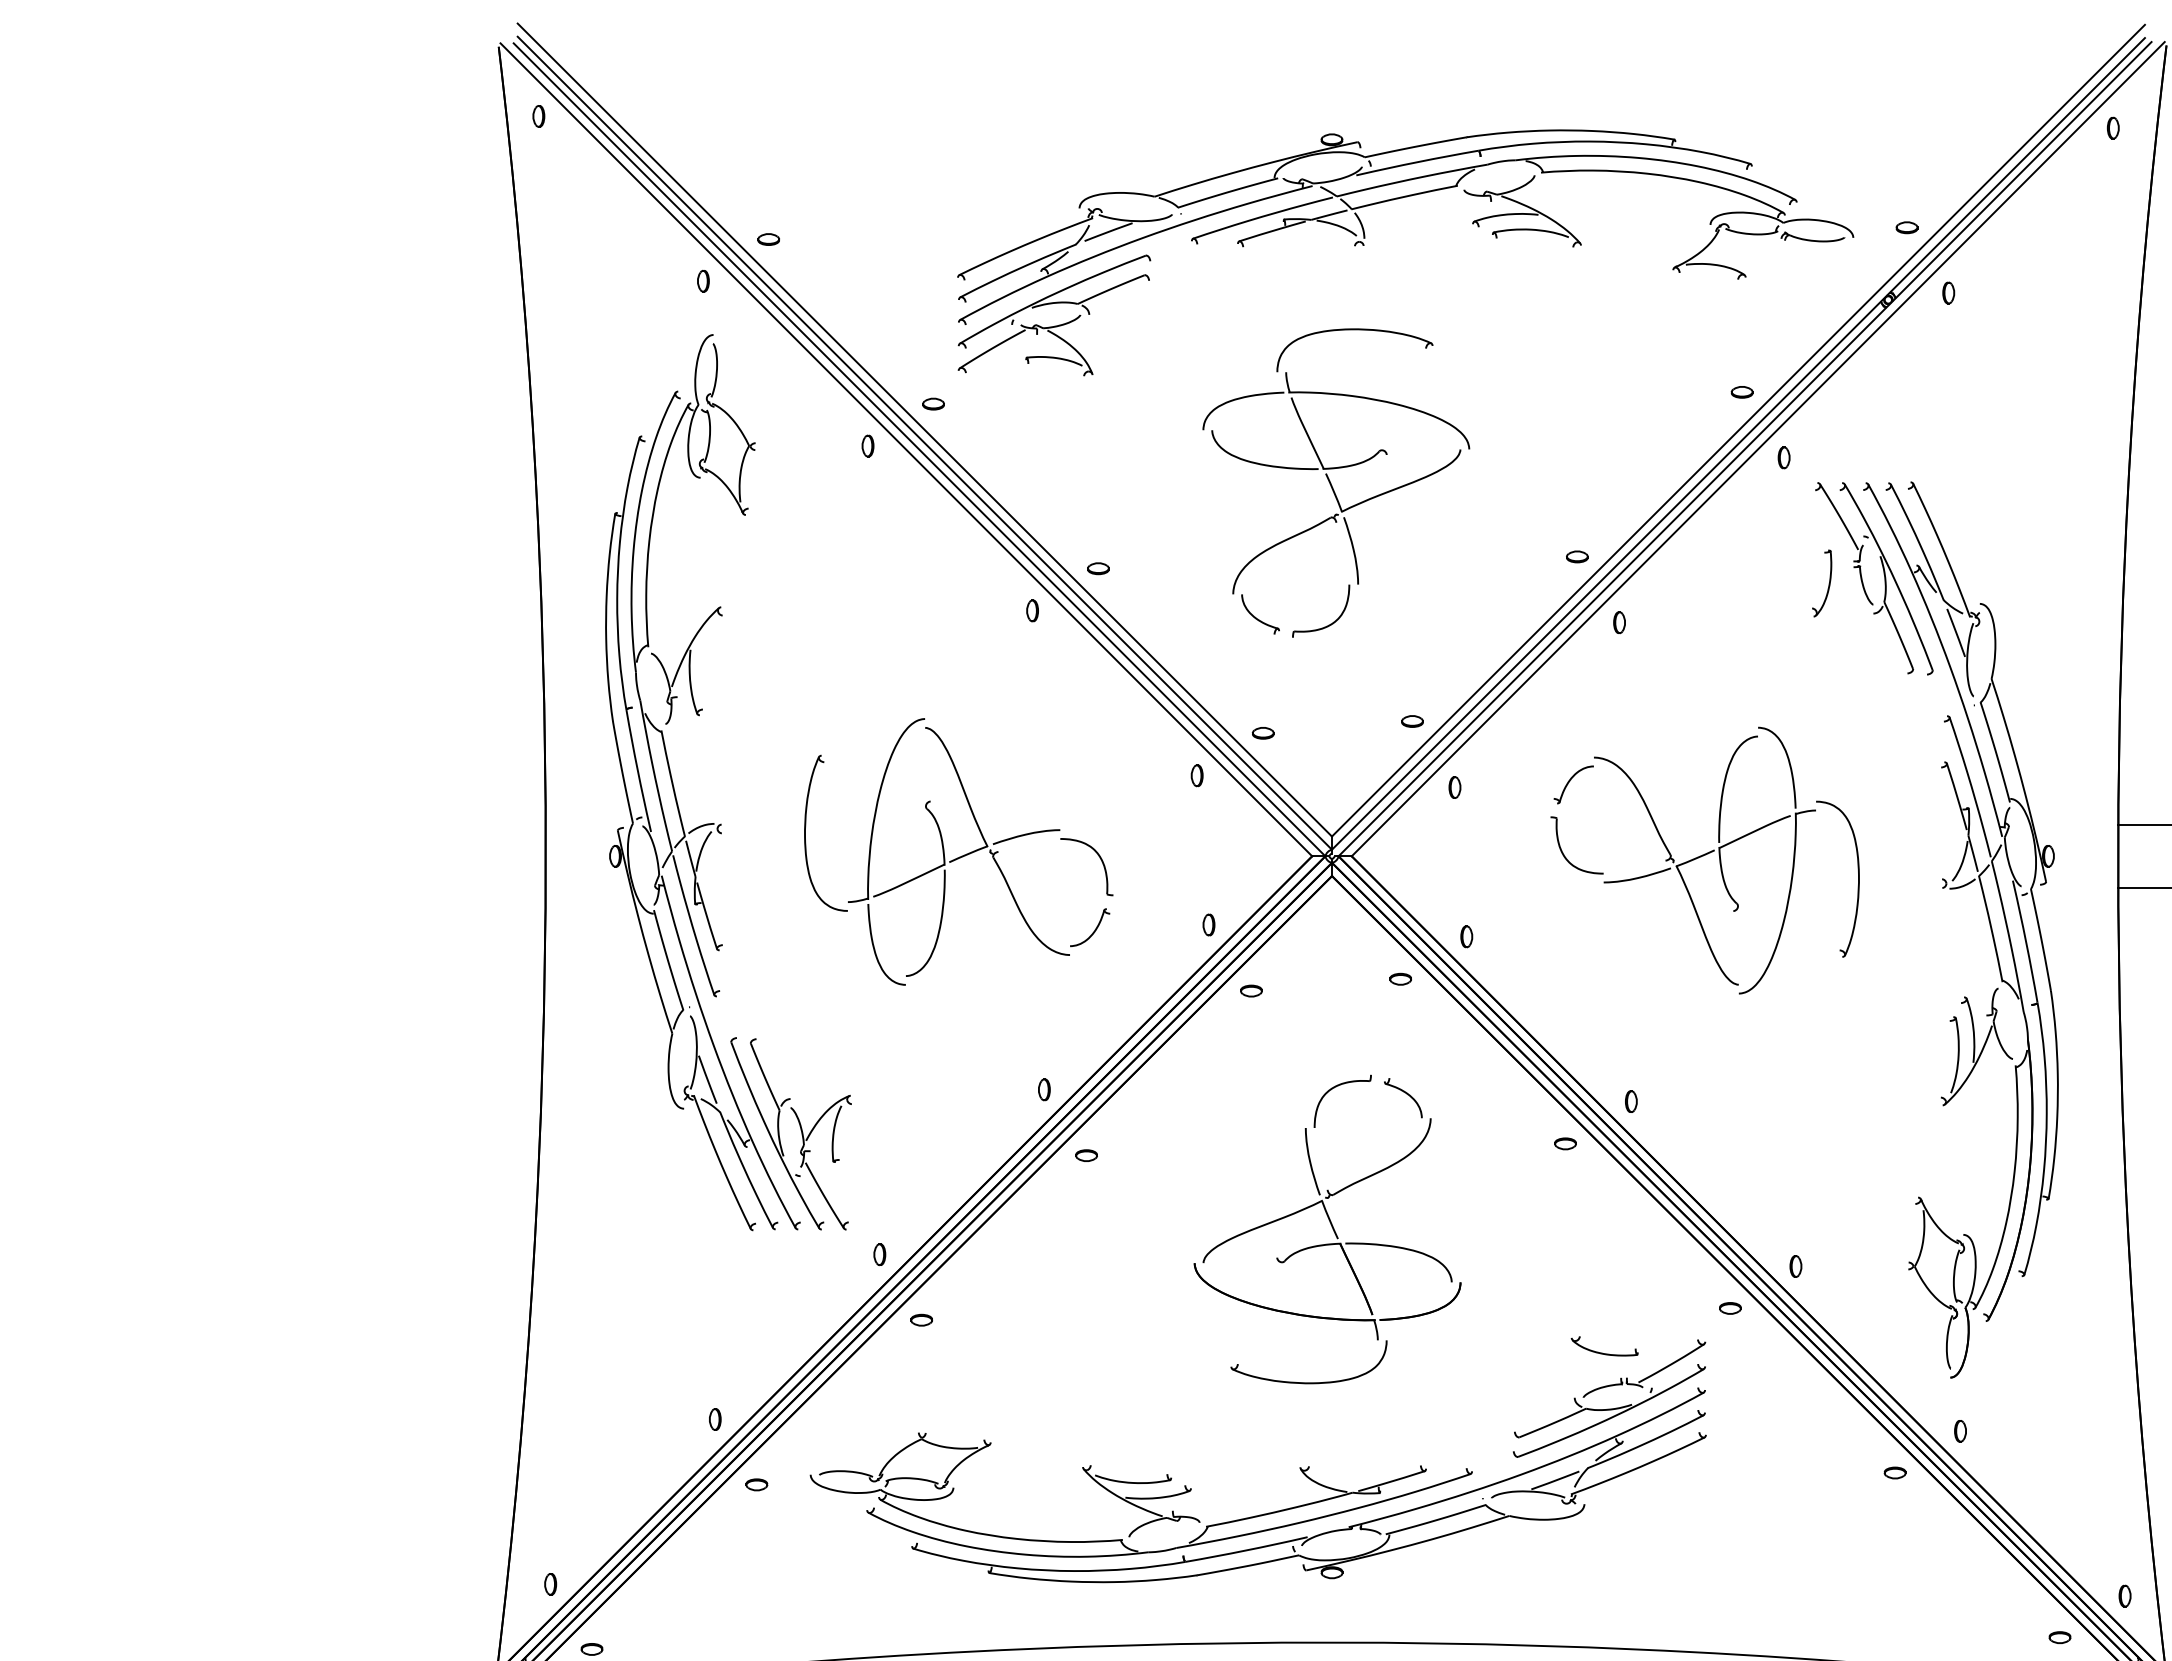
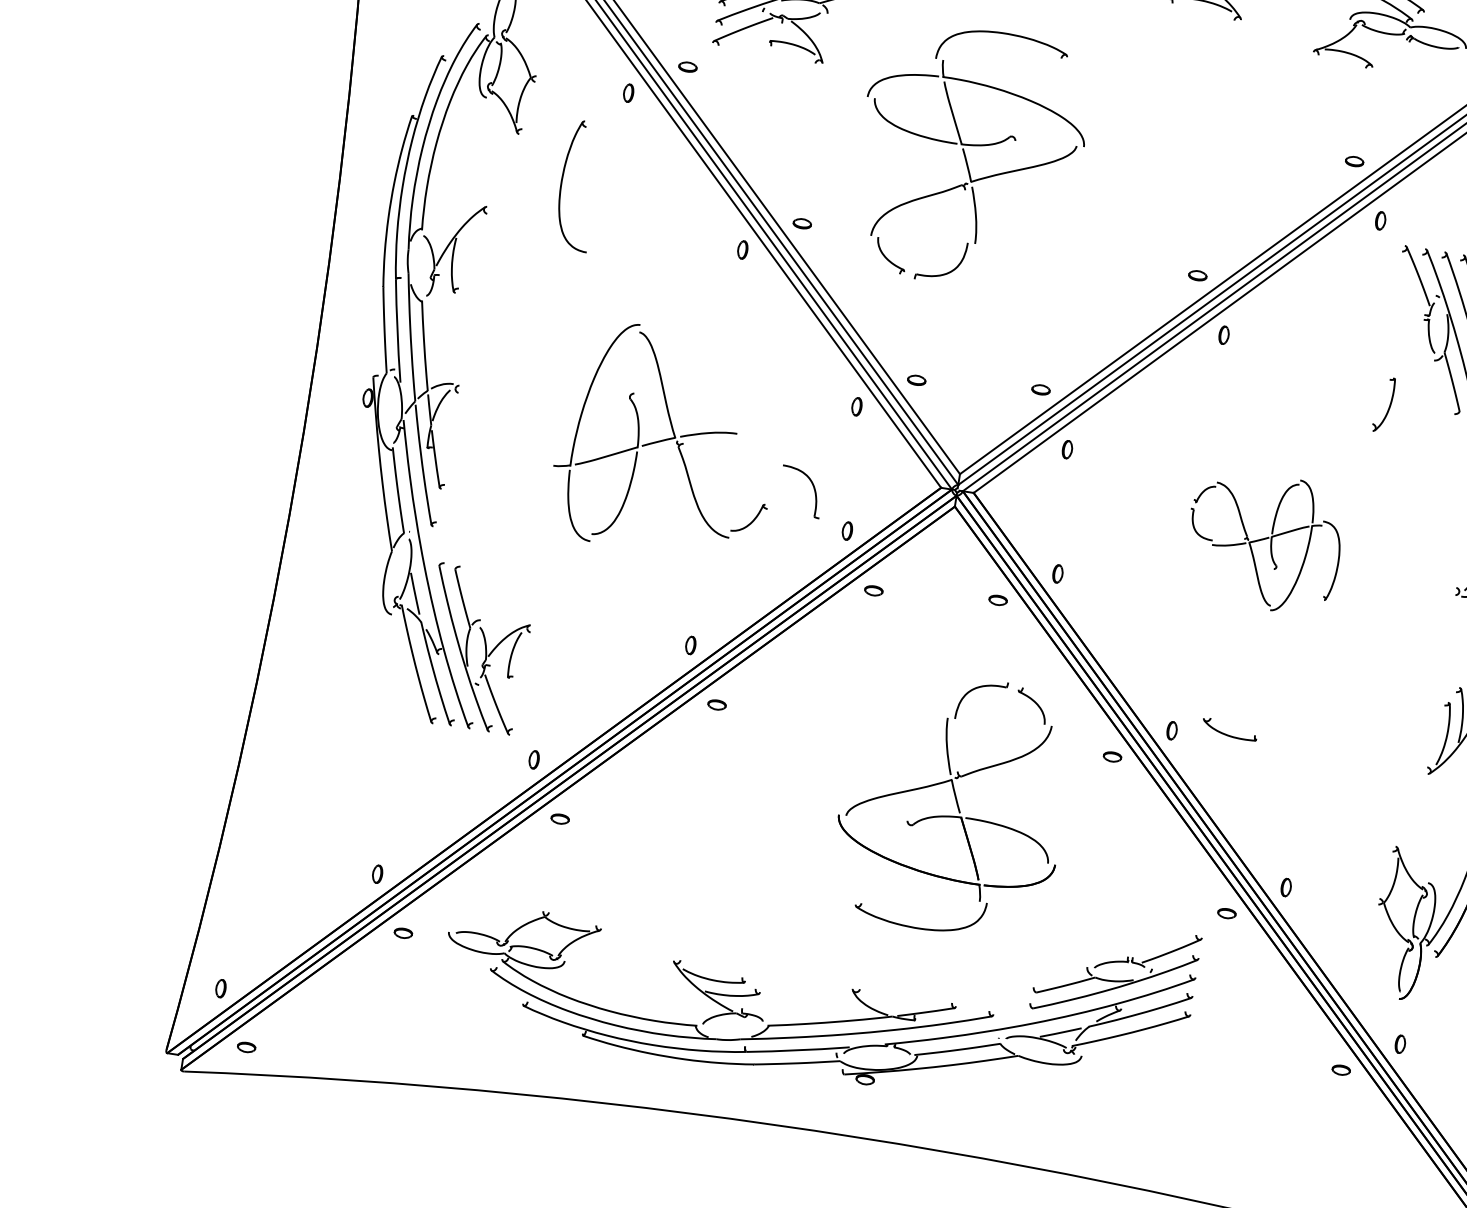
part: (1336, 482) -> (970, 157), moved
part: (1822, 583) -> (1384, 404), moved
part: (806, 826) -> (563, 177), moved
part: (1099, 858) -> (812, 486), moved
part: (1704, 860) -> (1263, 541), size x0.6
part: (1327, 1229) -> (952, 804), moved
part: (1602, 1352) -> (1227, 734), moved

